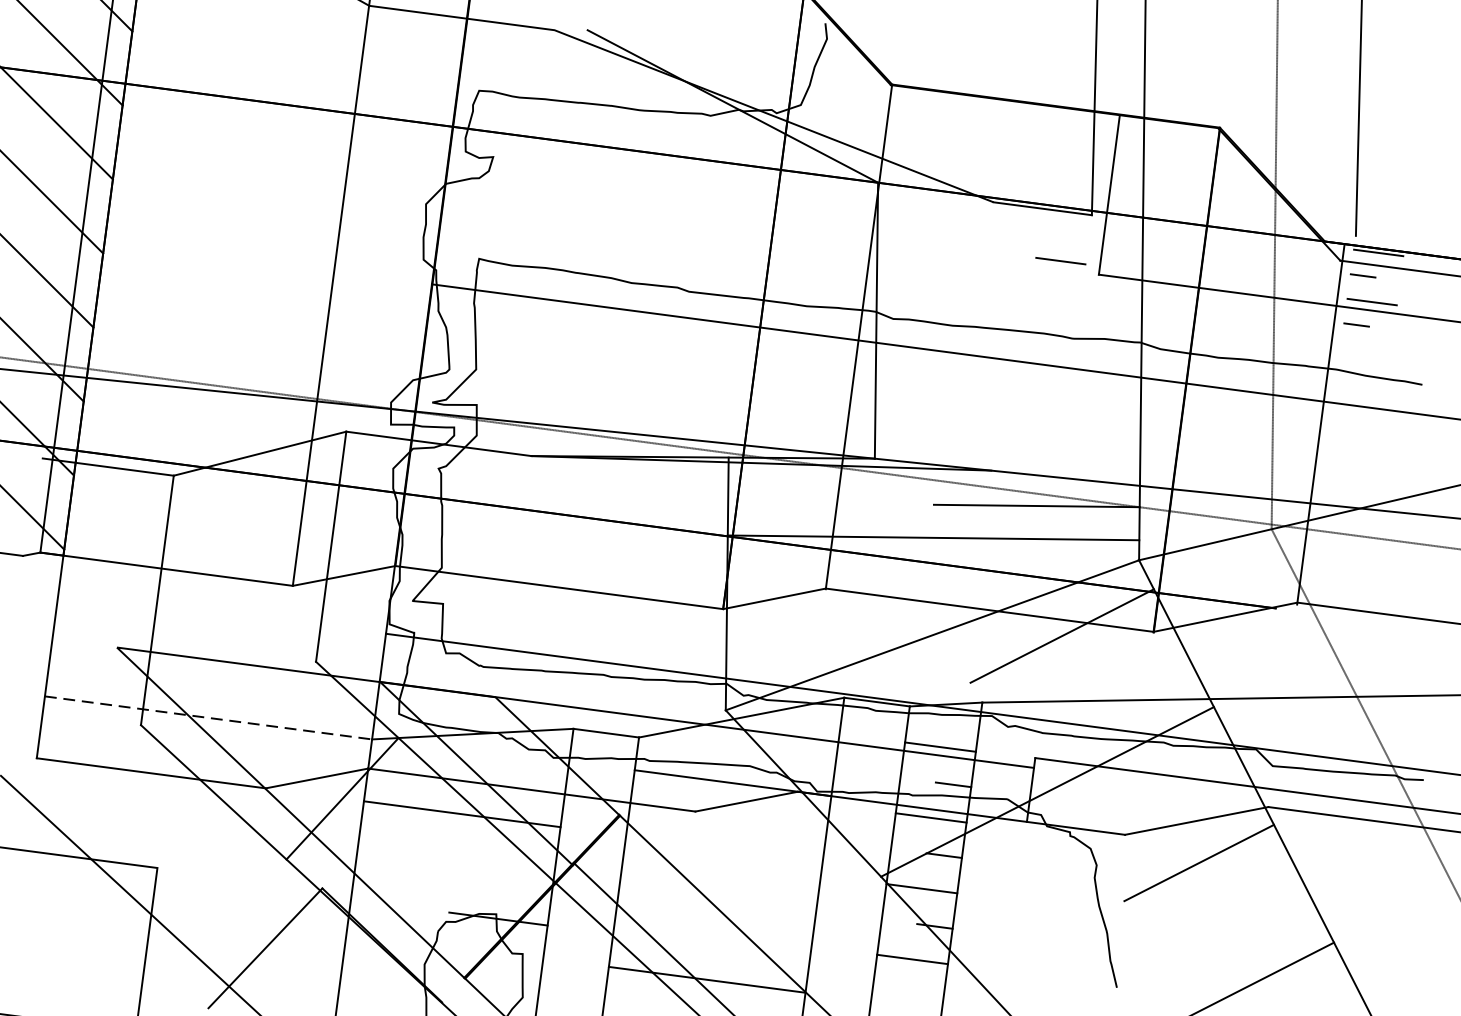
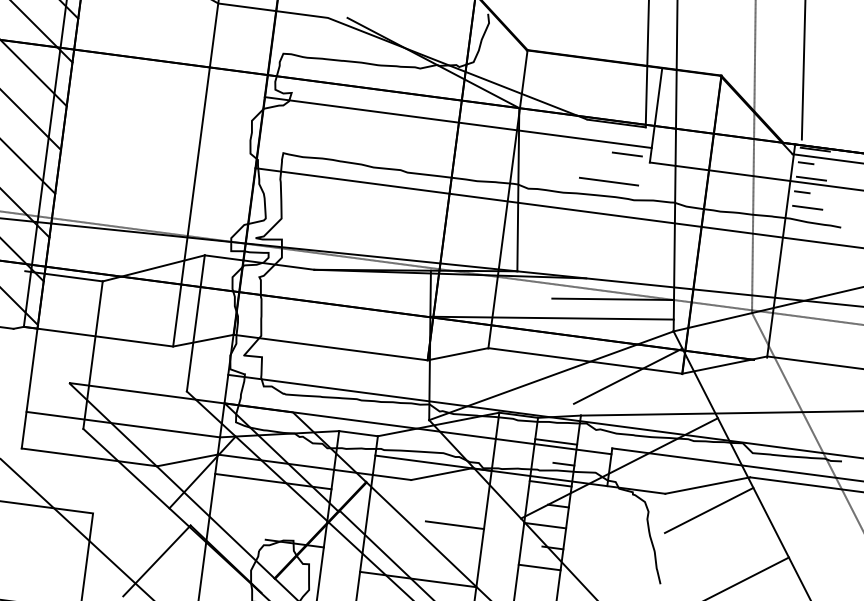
line: (773, 207) -> (457, 122), added
line: (1028, 306) -> (608, 181), added
line: (1365, 350) -> (807, 207), added
line: (208, 717) -> (123, 424), dashed -> solid
line: (768, 888) -> (454, 525), added

